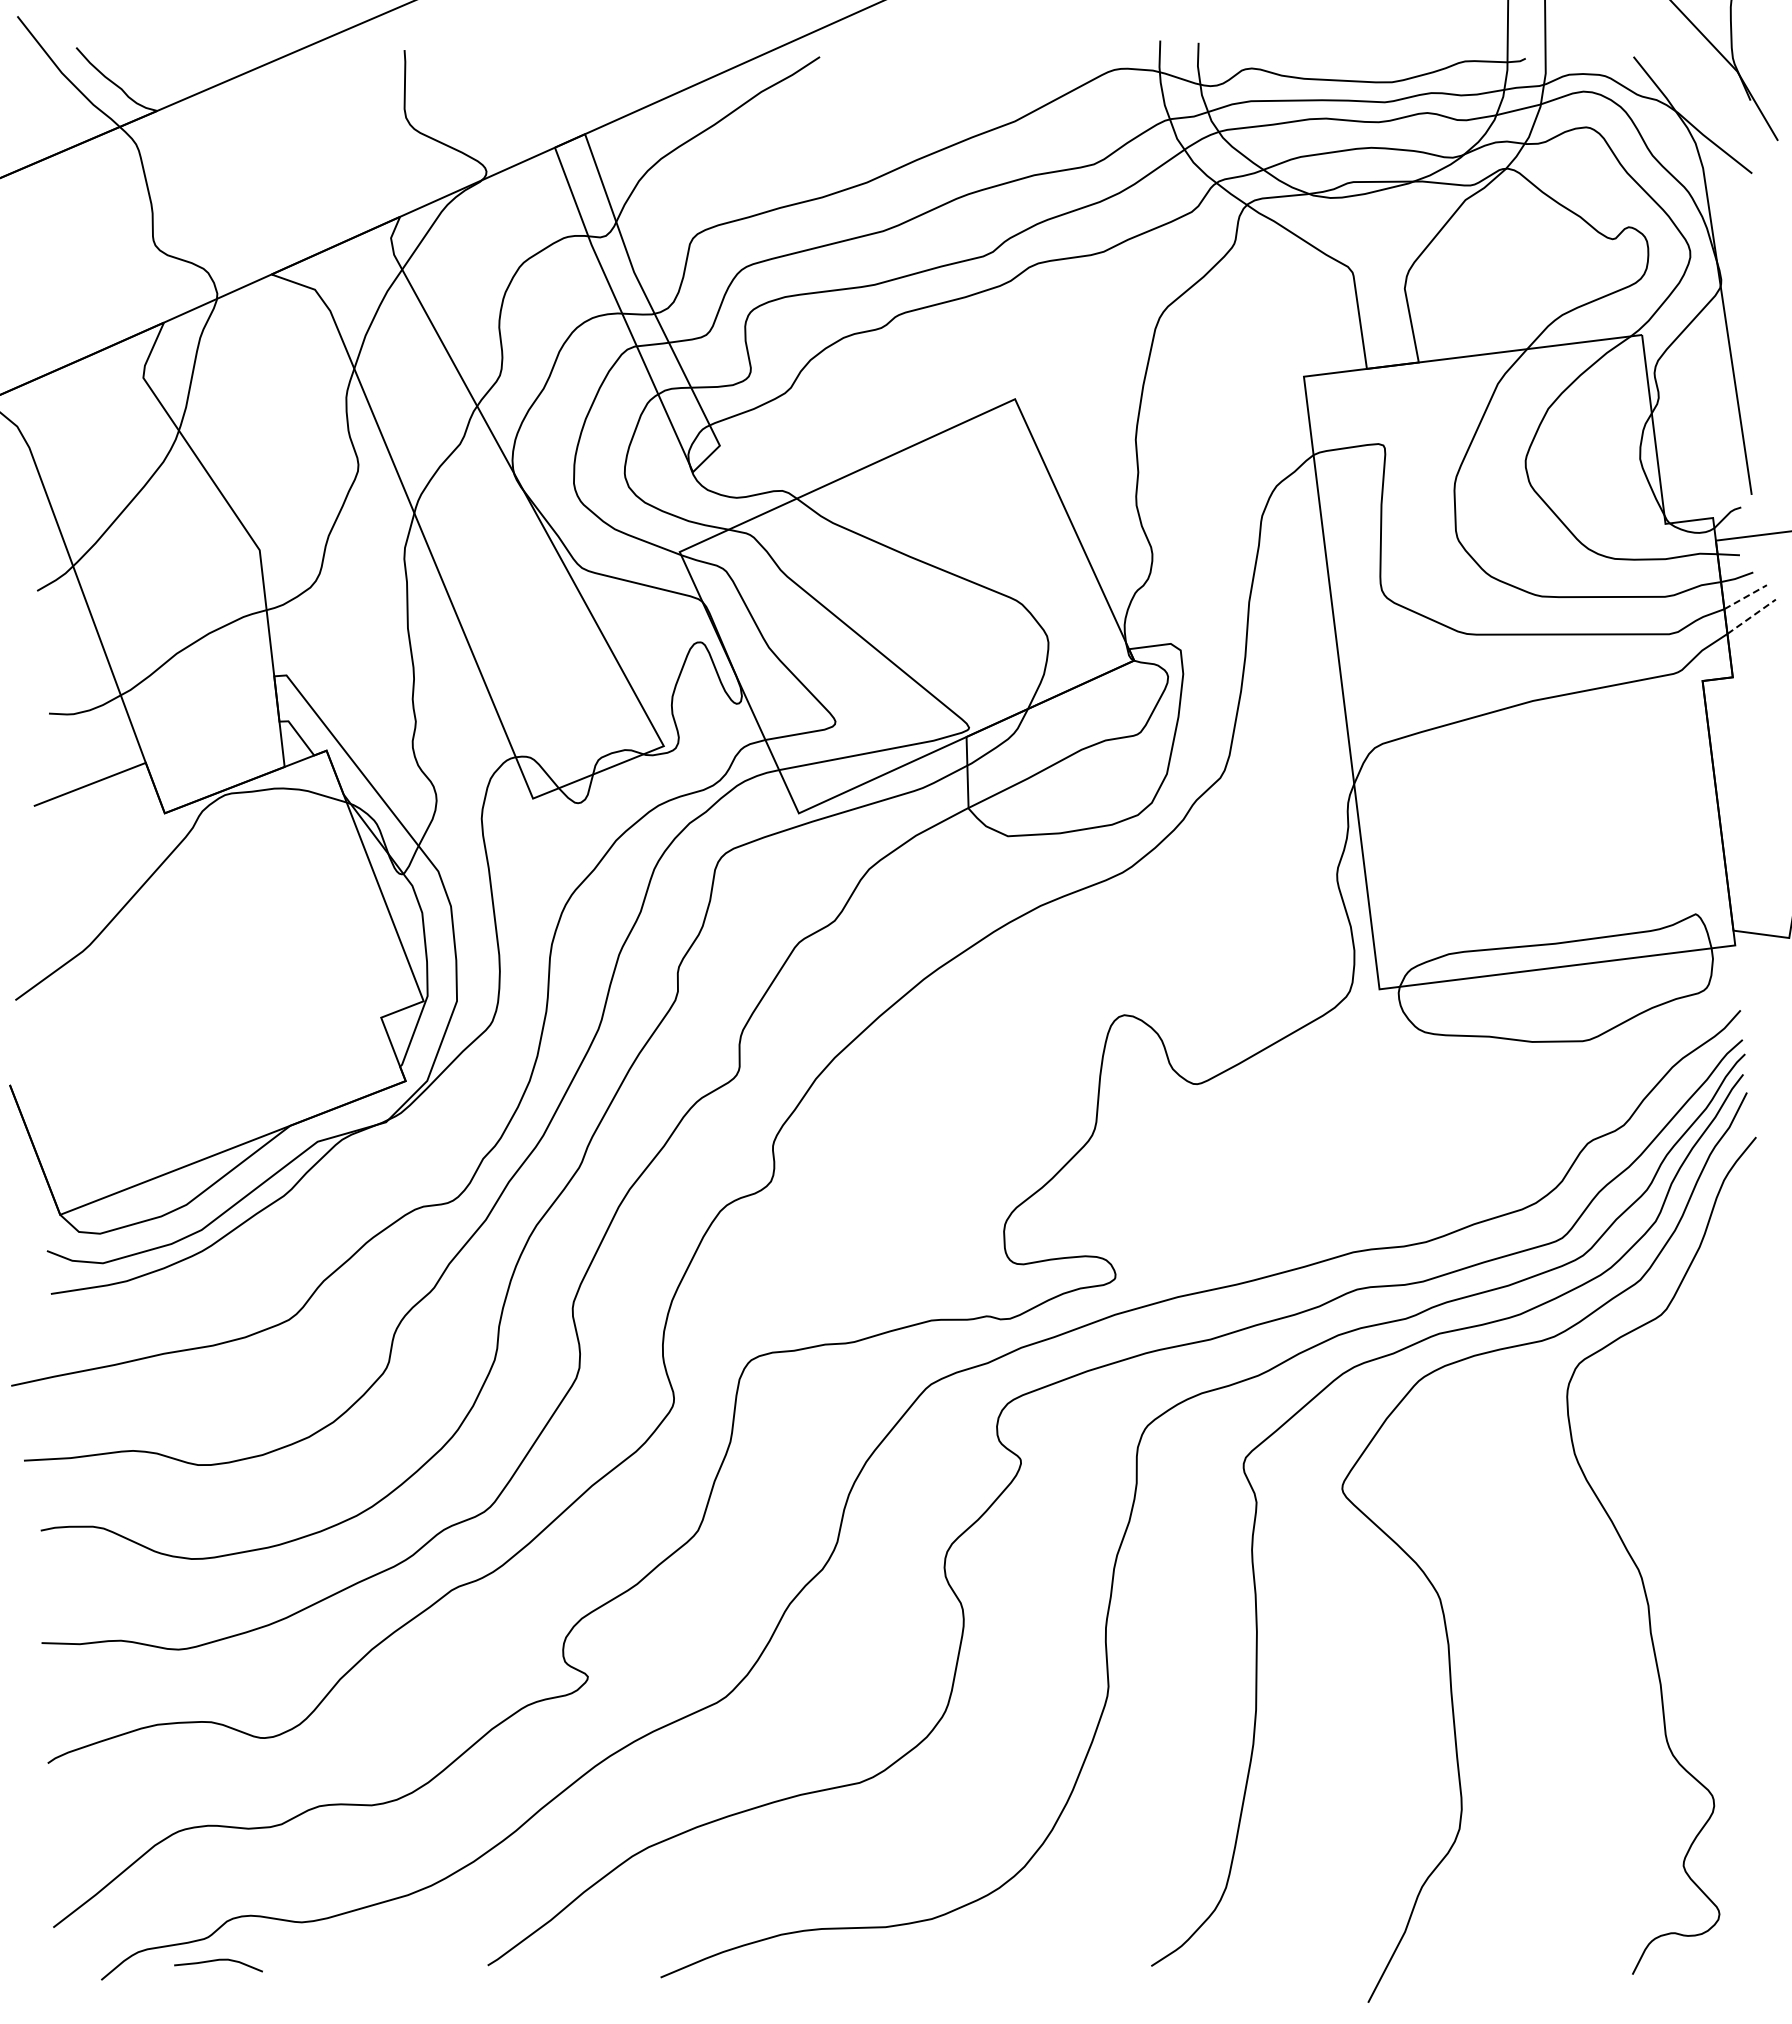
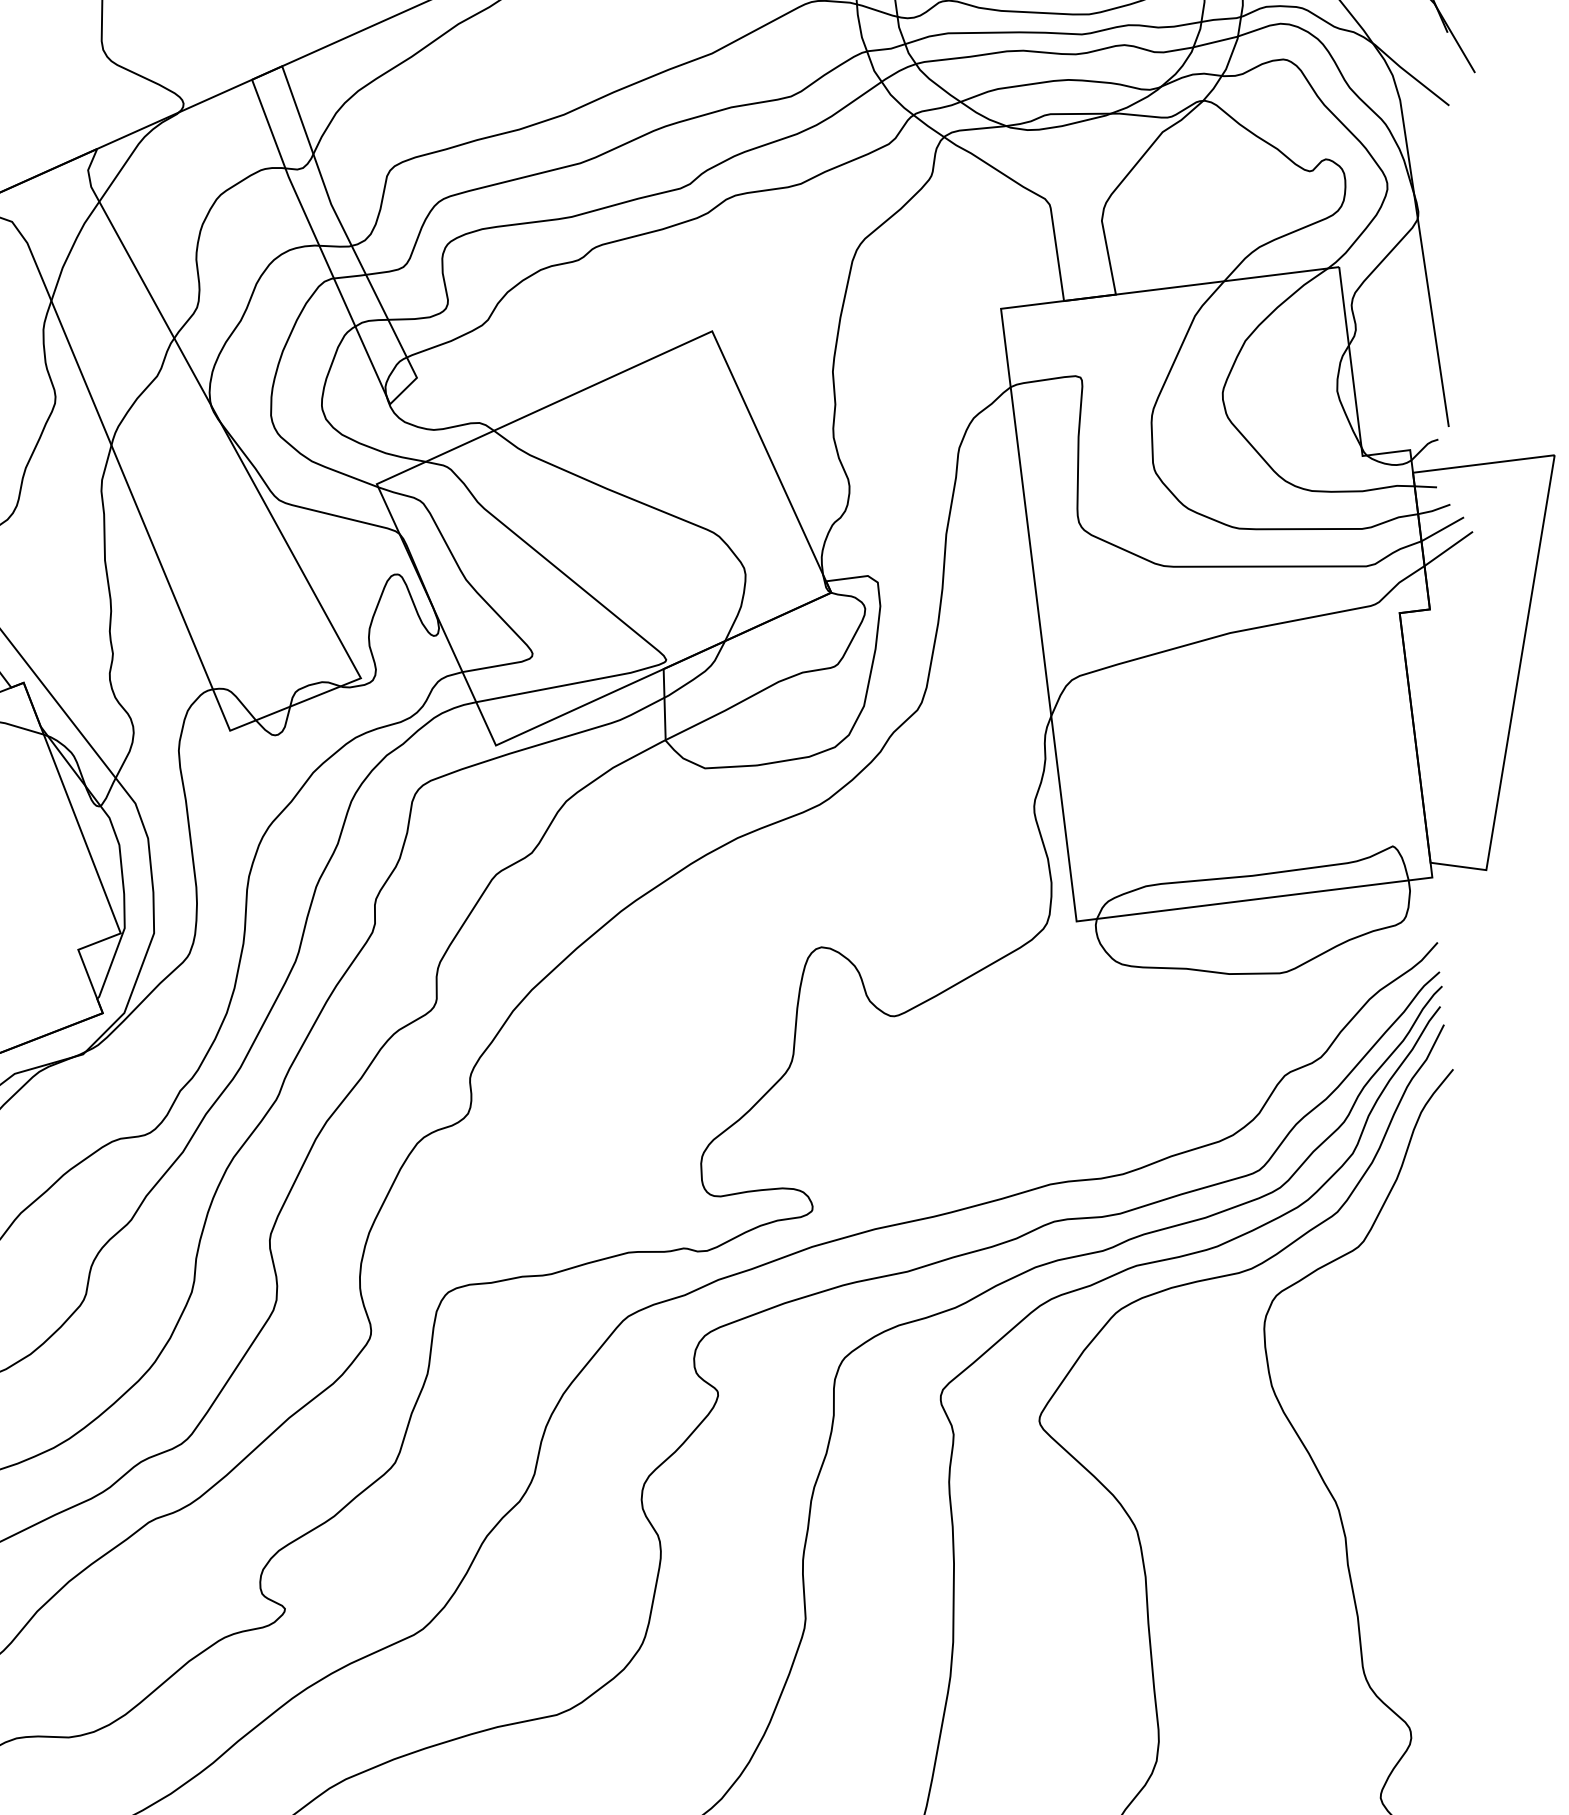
line: (1746, 596) -> (1443, 528), dashed -> solid
line: (1751, 616) -> (1448, 548), dashed -> solid

